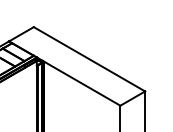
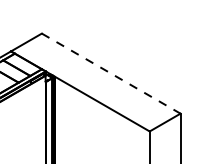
line: (89, 59) -> (111, 73), solid -> dashed

